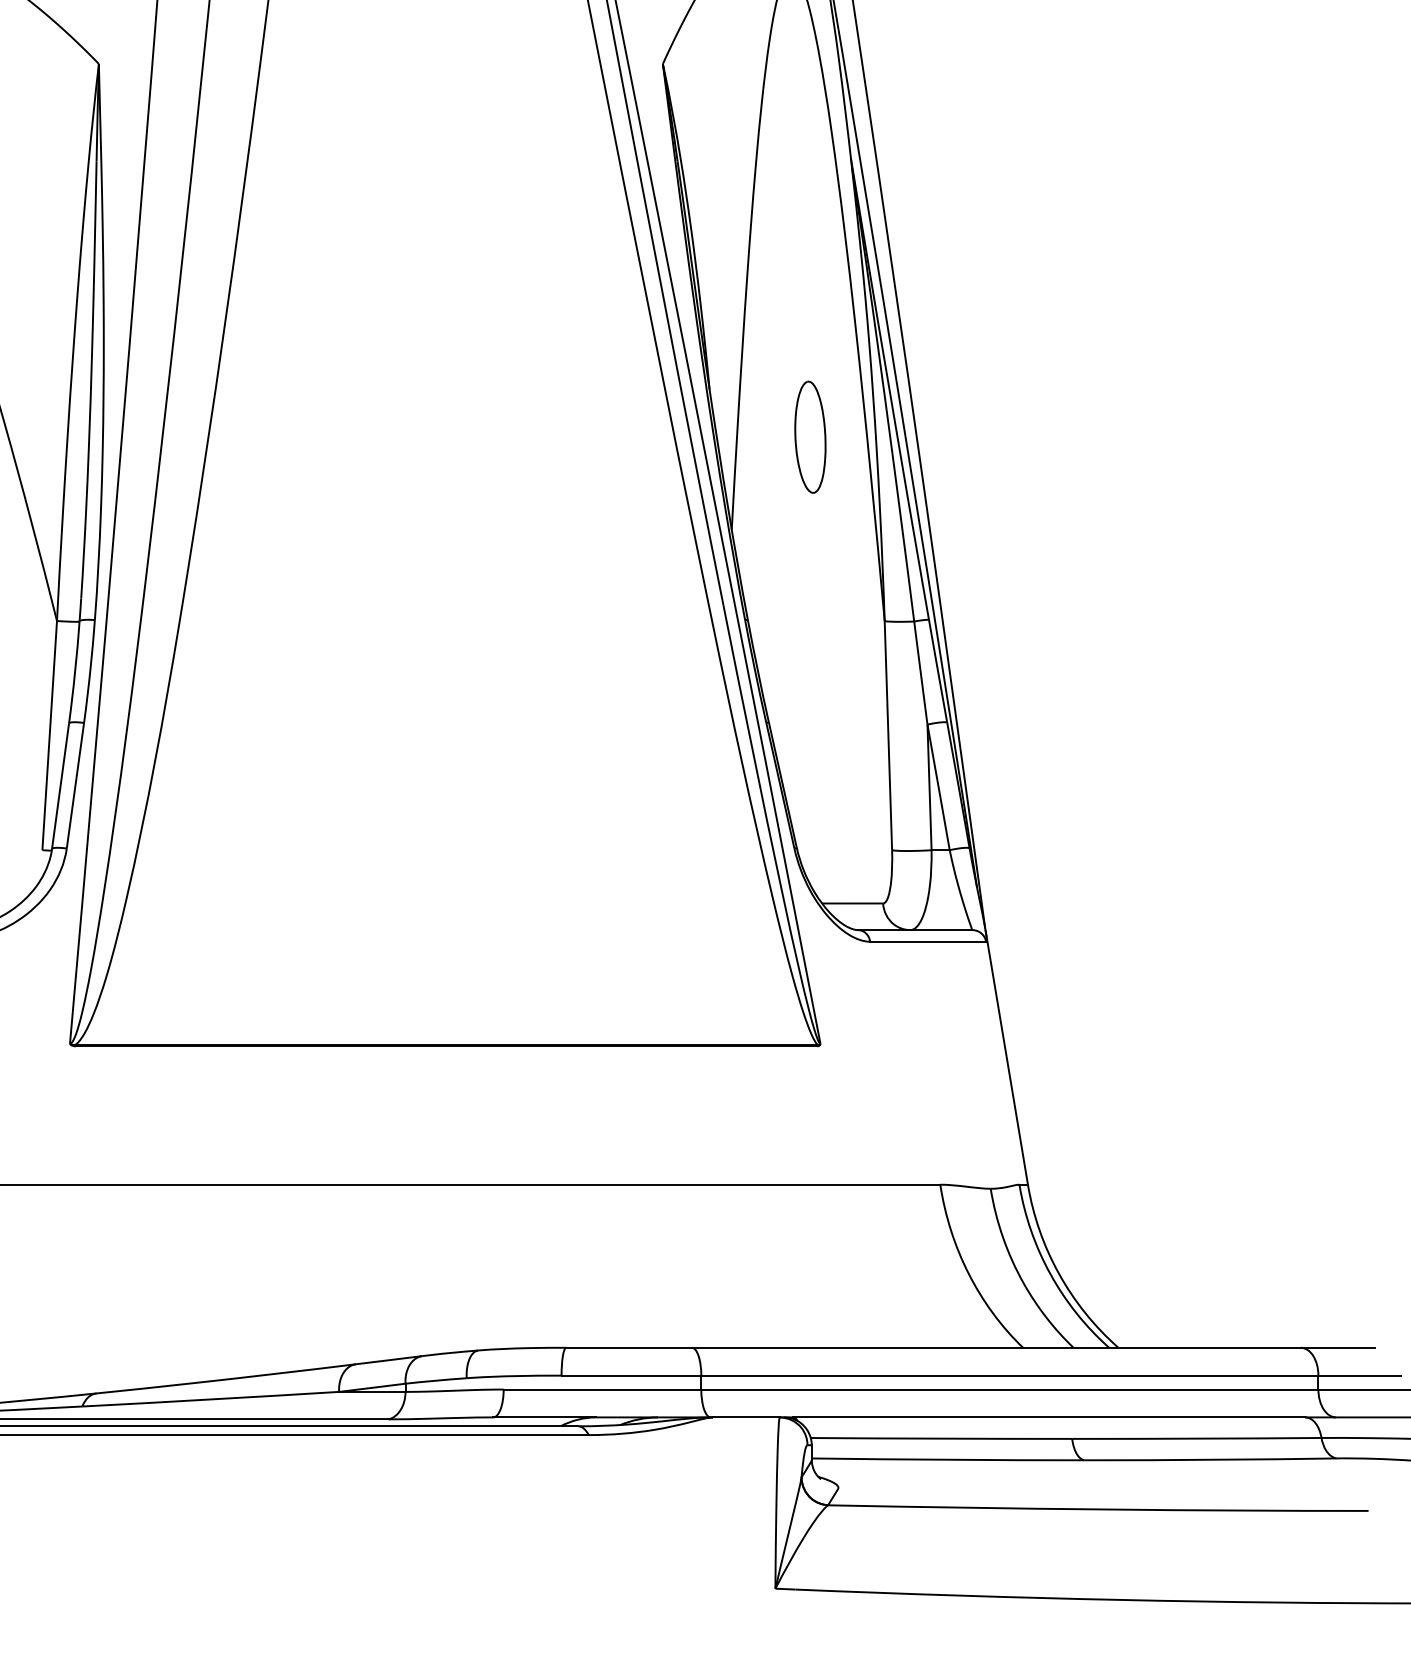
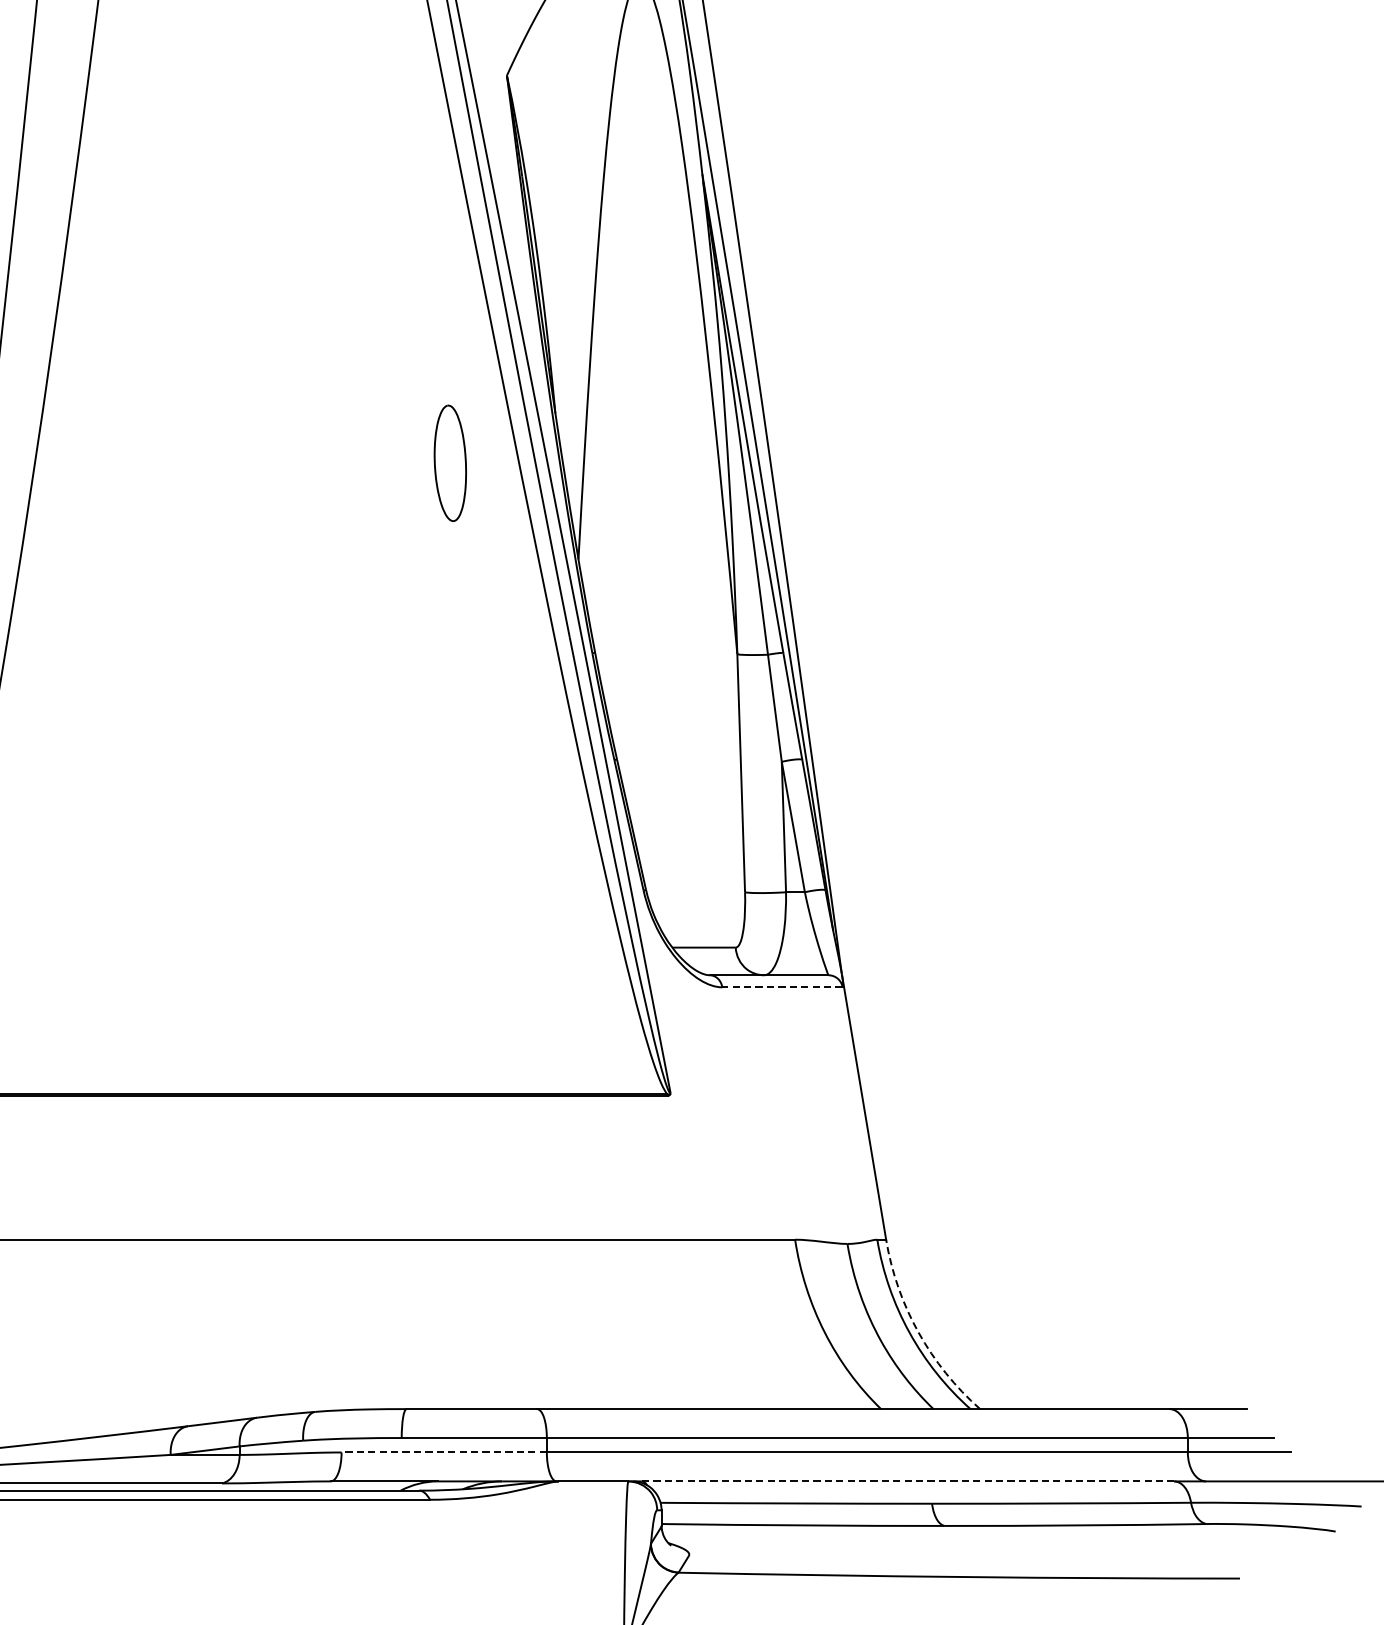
part: (810, 436) -> (450, 462), moved
line: (928, 941) -> (782, 987), solid -> dashed
arc: (1059, 1274) -> (918, 1332), solid -> dashed
line: (602, 1389) -> (444, 1452), solid -> dashed
line: (1049, 1417) -> (908, 1481), solid -> dashed

